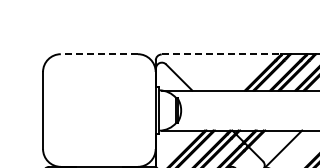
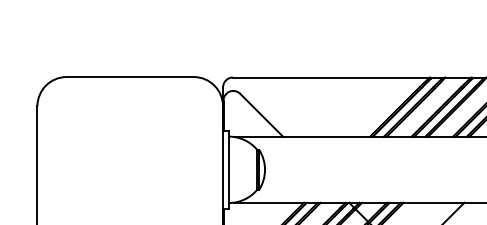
line: (99, 54) -> (130, 77), dashed -> solid
line: (221, 54) -> (331, 77), dashed -> solid

